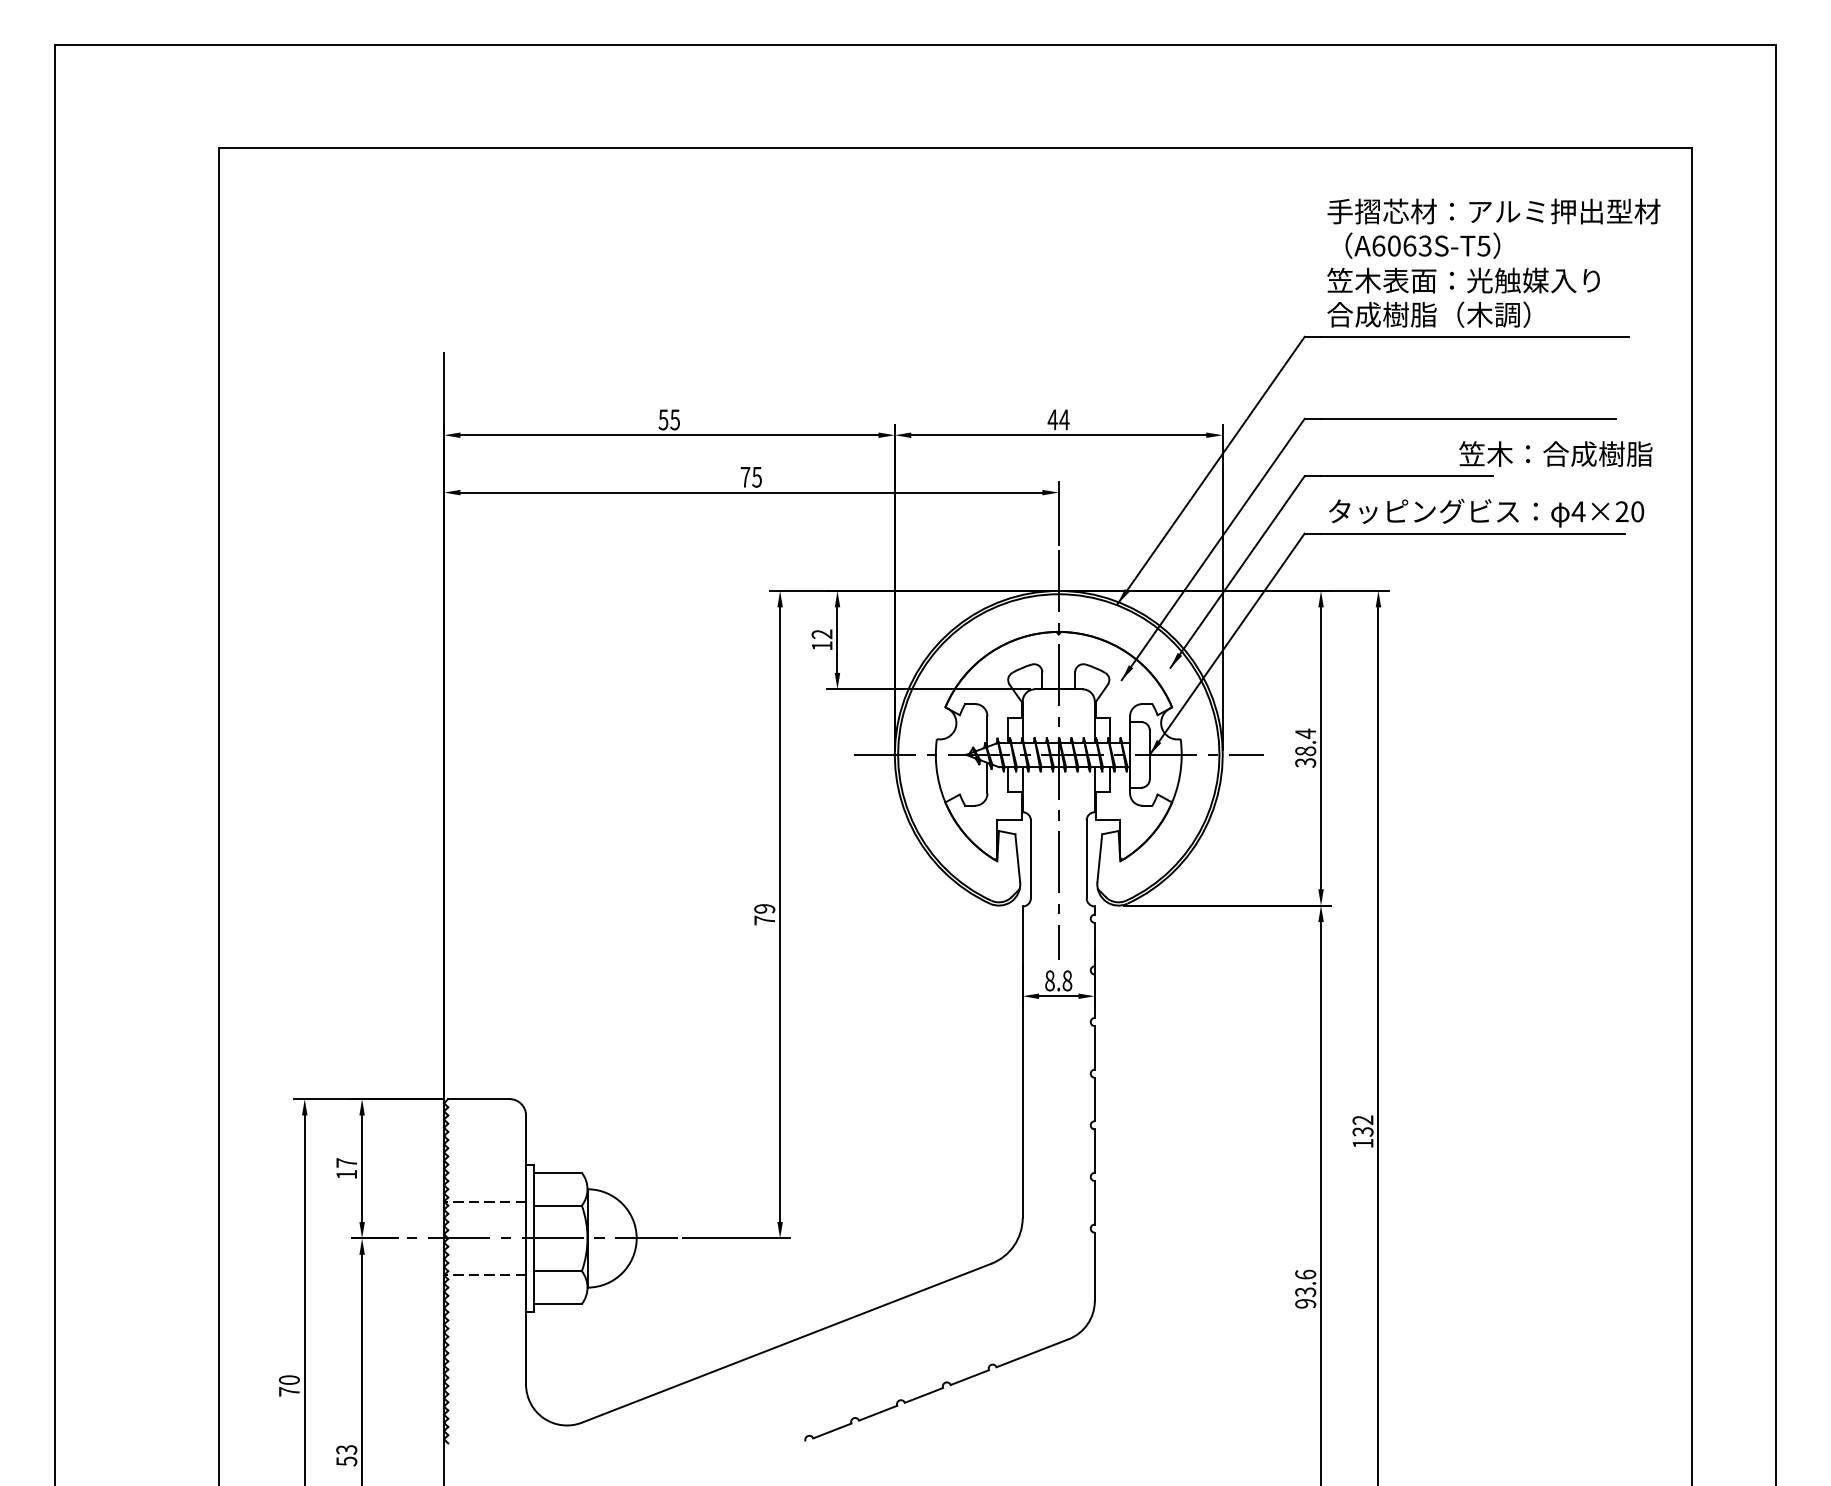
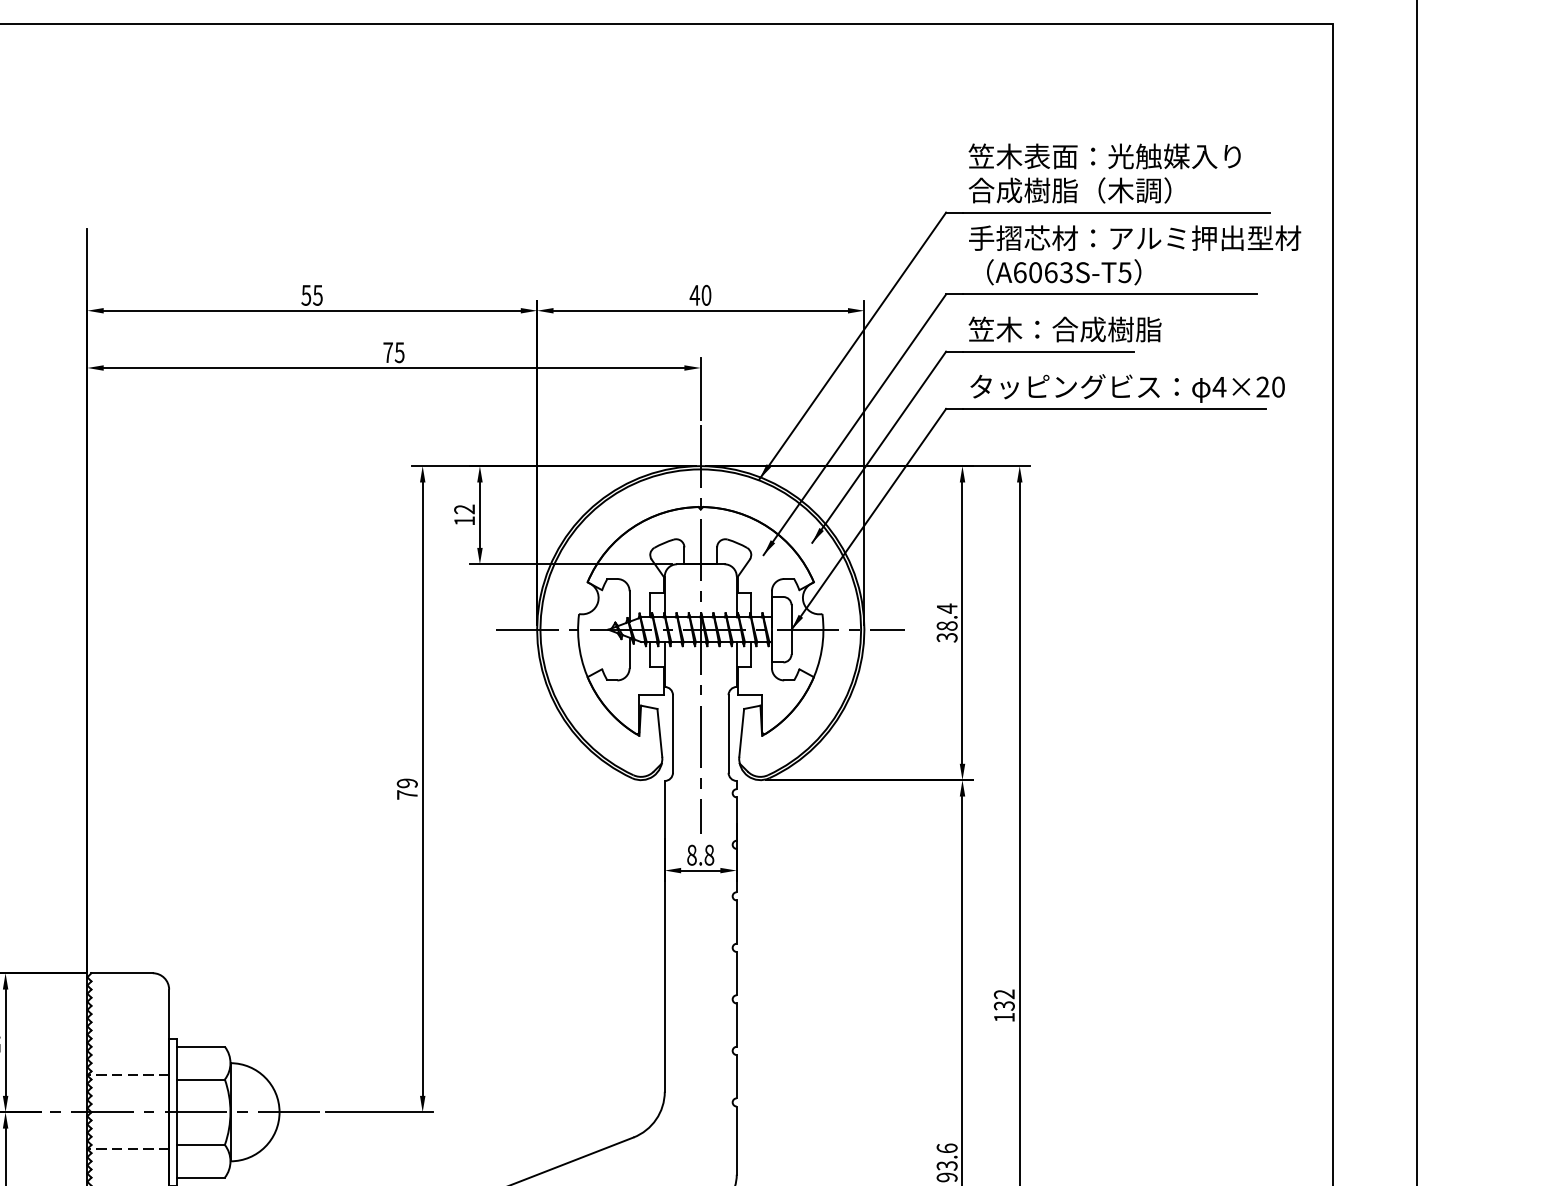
text: (1493, 228) -> (1134, 255), moved
text: (1064, 419) -> (706, 295), 44 -> 40
text: (1555, 453) -> (1064, 328), moved

